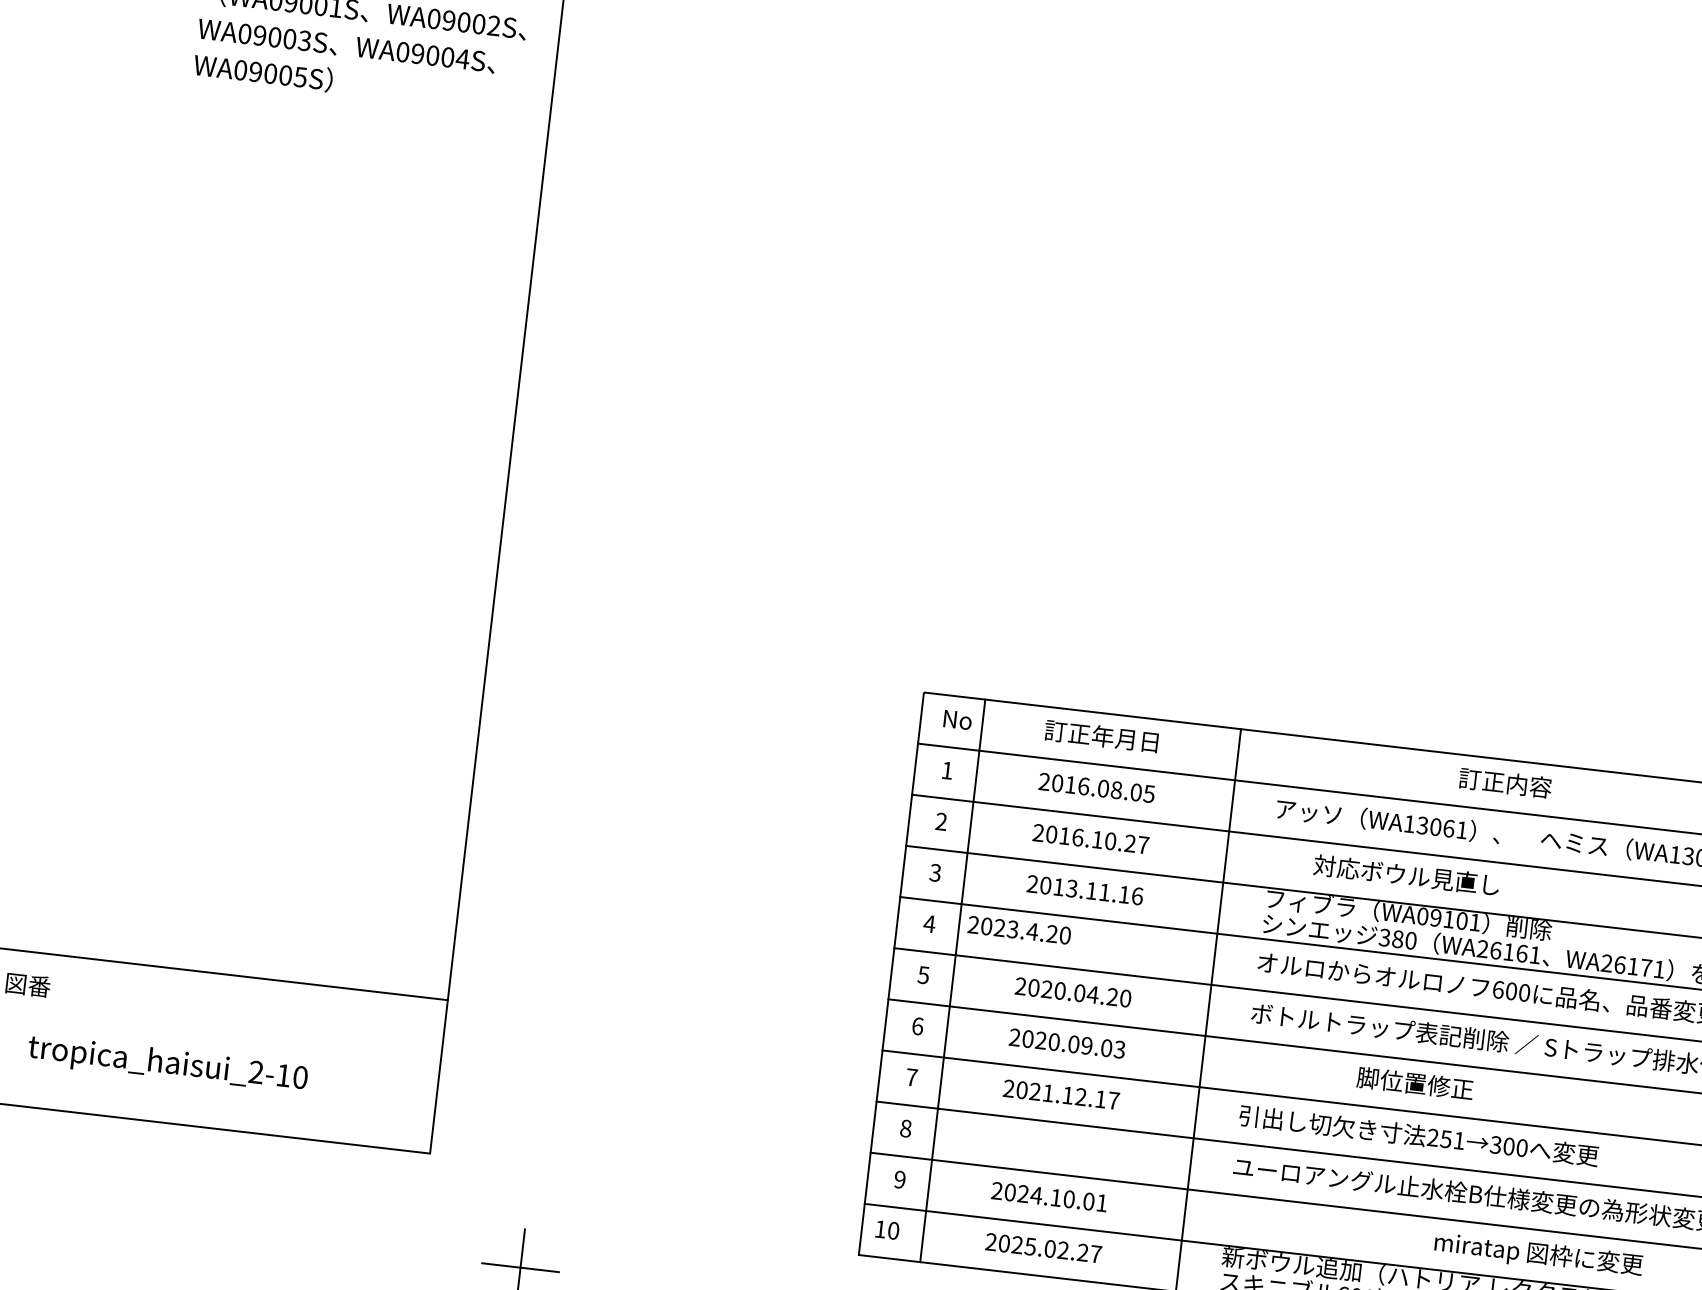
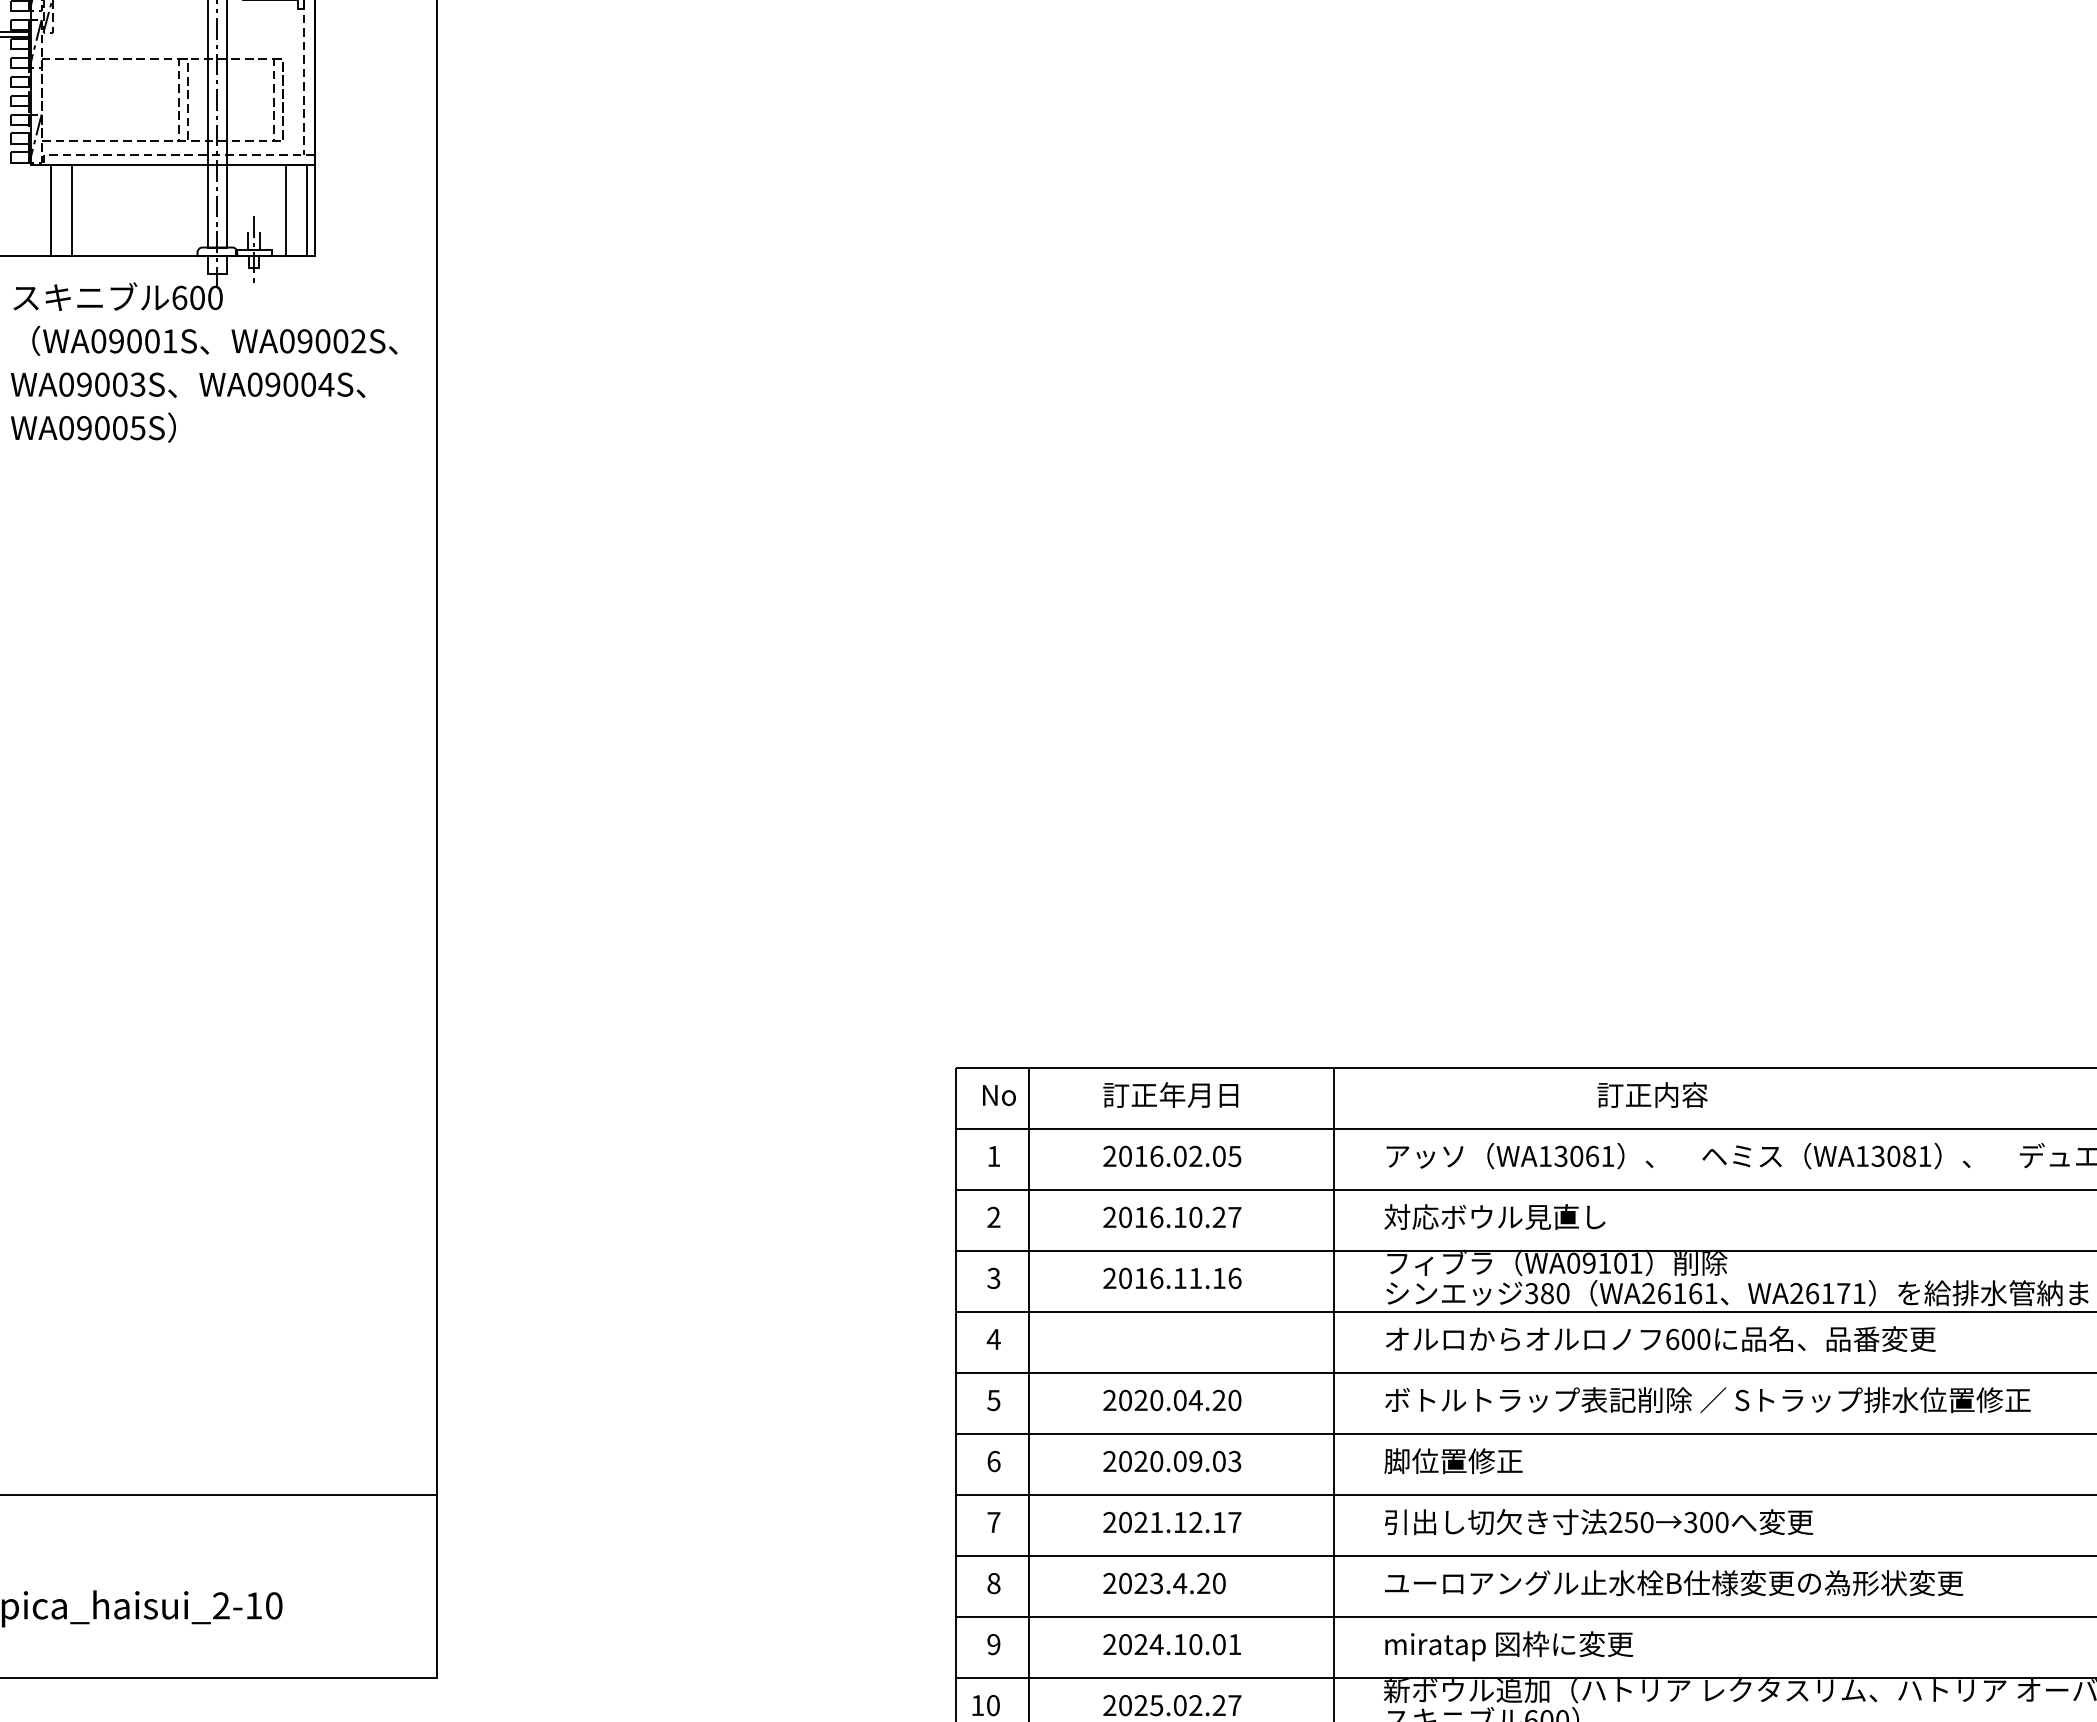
text: (1116, 790) -> (1195, 1156), 2016.08.05 -> 2016.02.05
text: (1406, 874) -> (1494, 1216), moved
text: (1071, 888) -> (1156, 1278), 2013.11.16 -> 2016.11.16
text: (1019, 930) -> (1164, 1583), moved
text: (1415, 1083) -> (1453, 1461), moved
text: (1458, 1140) -> (1646, 1522), 251 -> 250
text: (1538, 1255) -> (1509, 1646), moved

